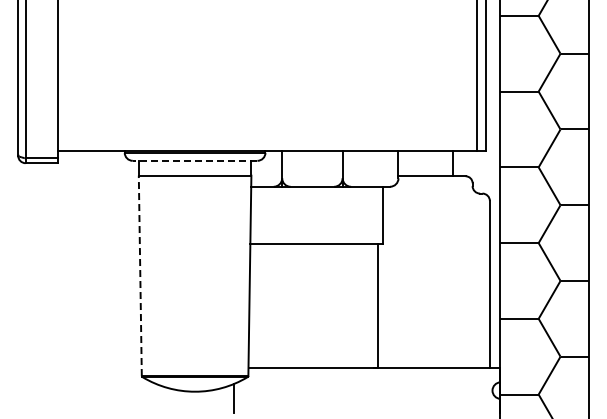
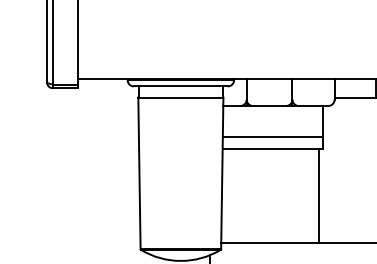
line: (194, 160) -> (180, 86), dashed -> solid
line: (316, 228) -> (272, 137), added
line: (140, 275) -> (139, 173), dashed -> solid

